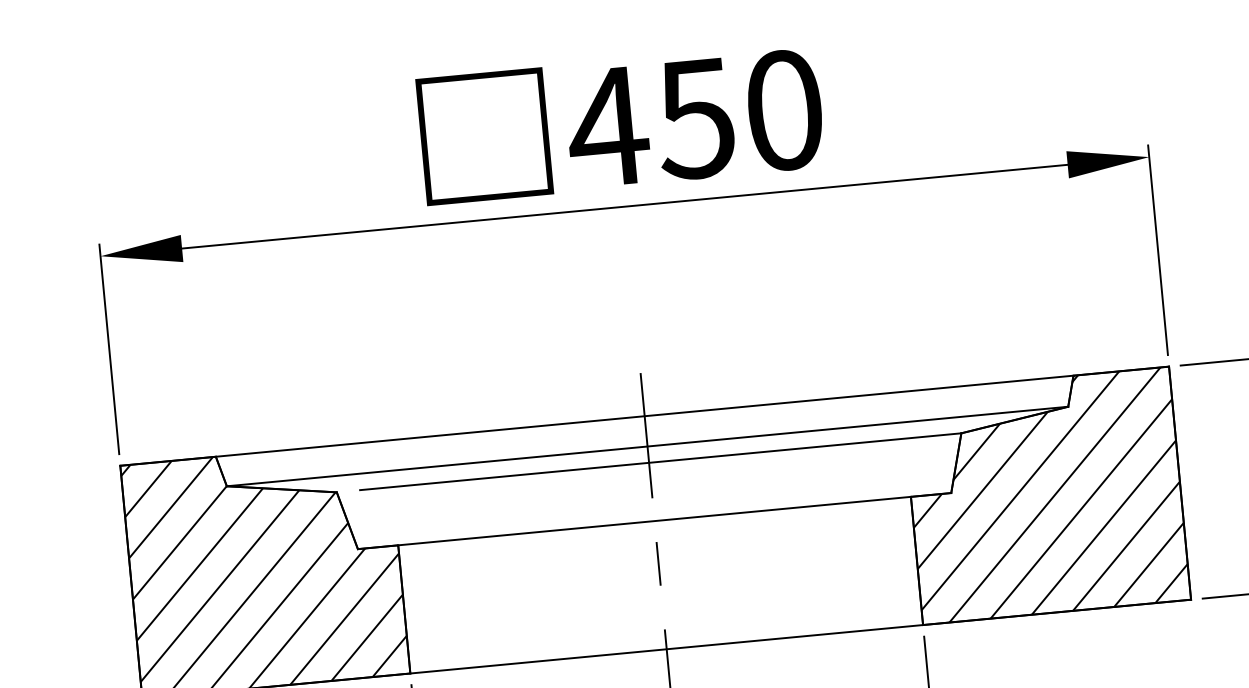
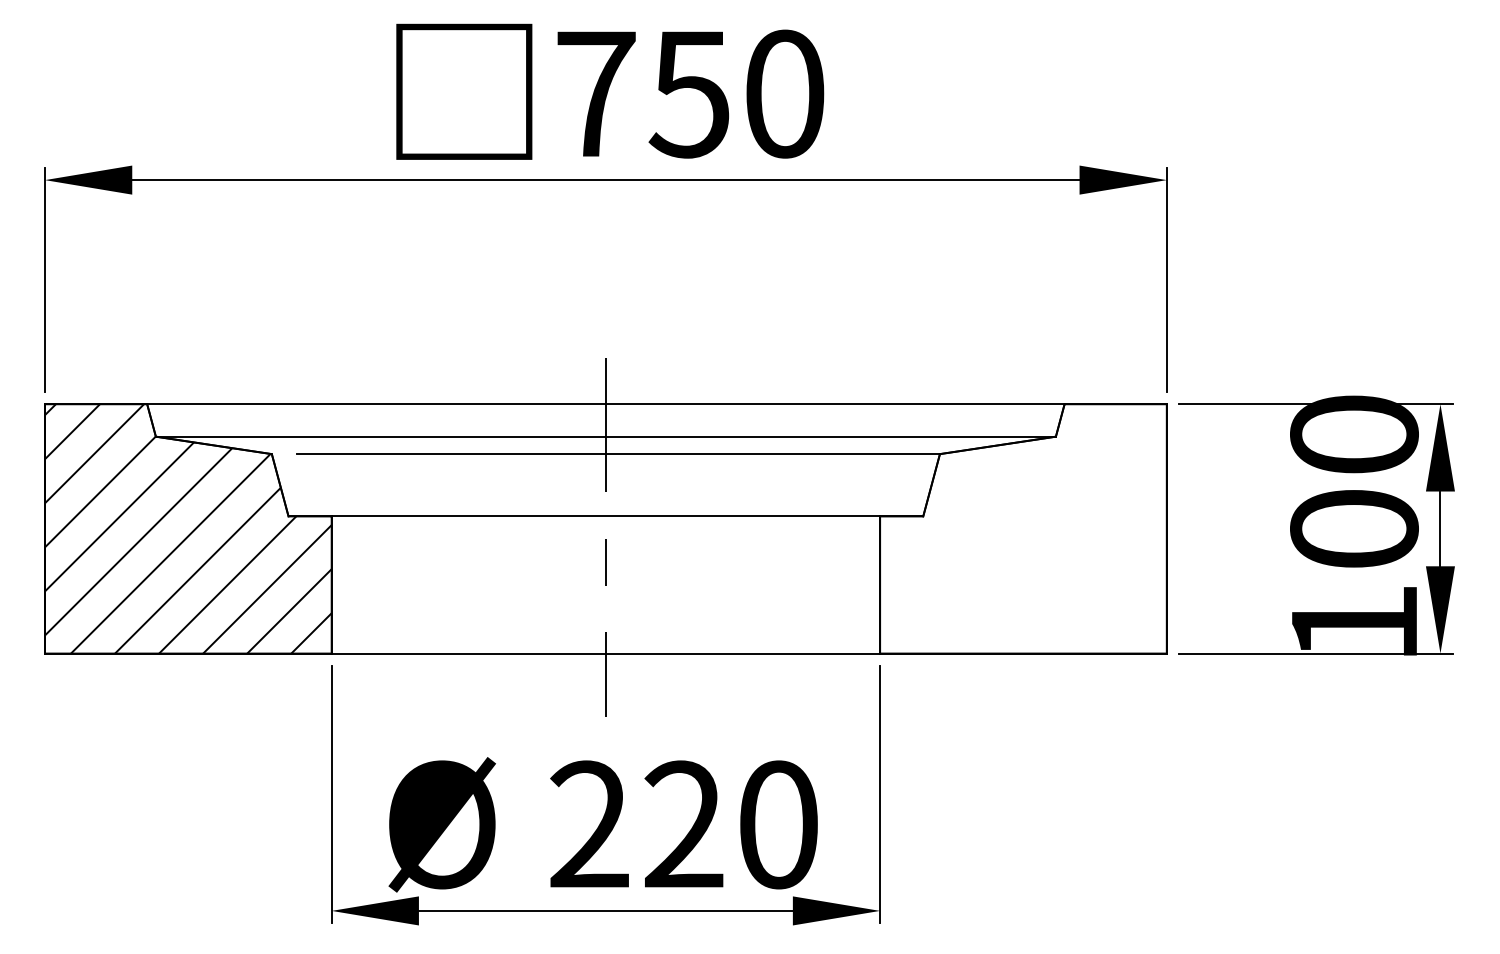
text: (607, 126) -> (595, 93), 450 -> 750
hatch: (1046, 495) -> (1023, 528), removed

